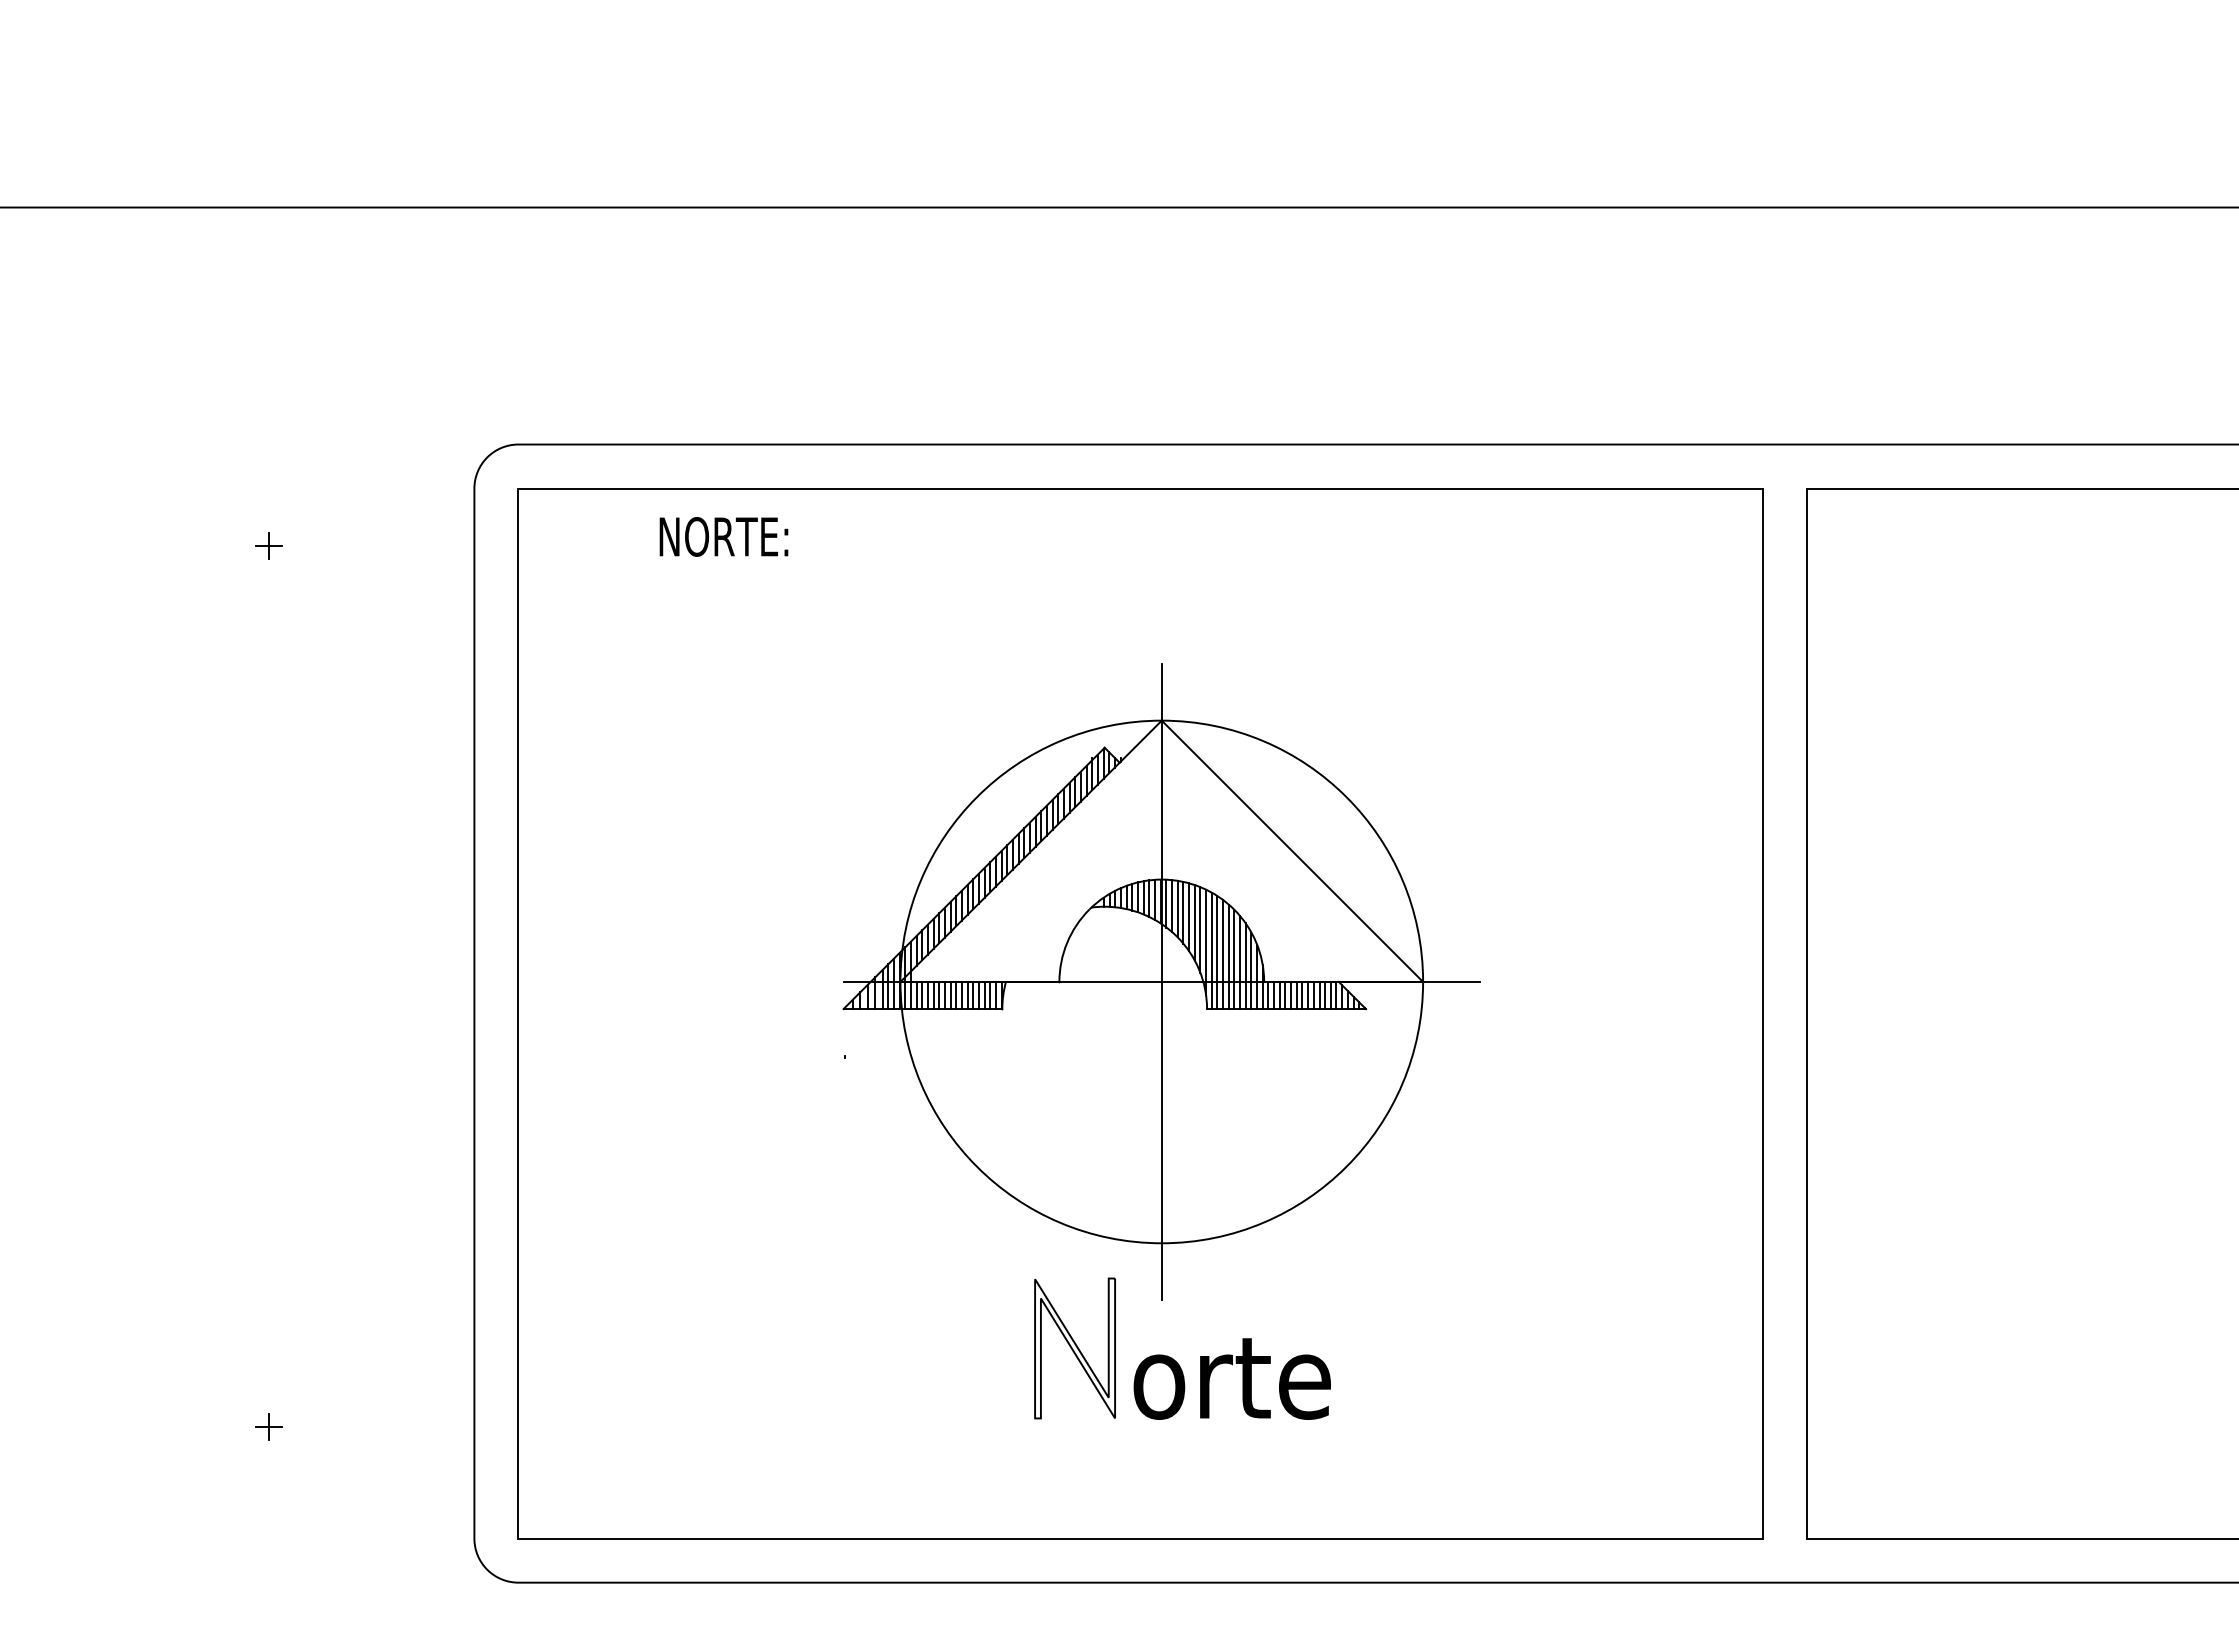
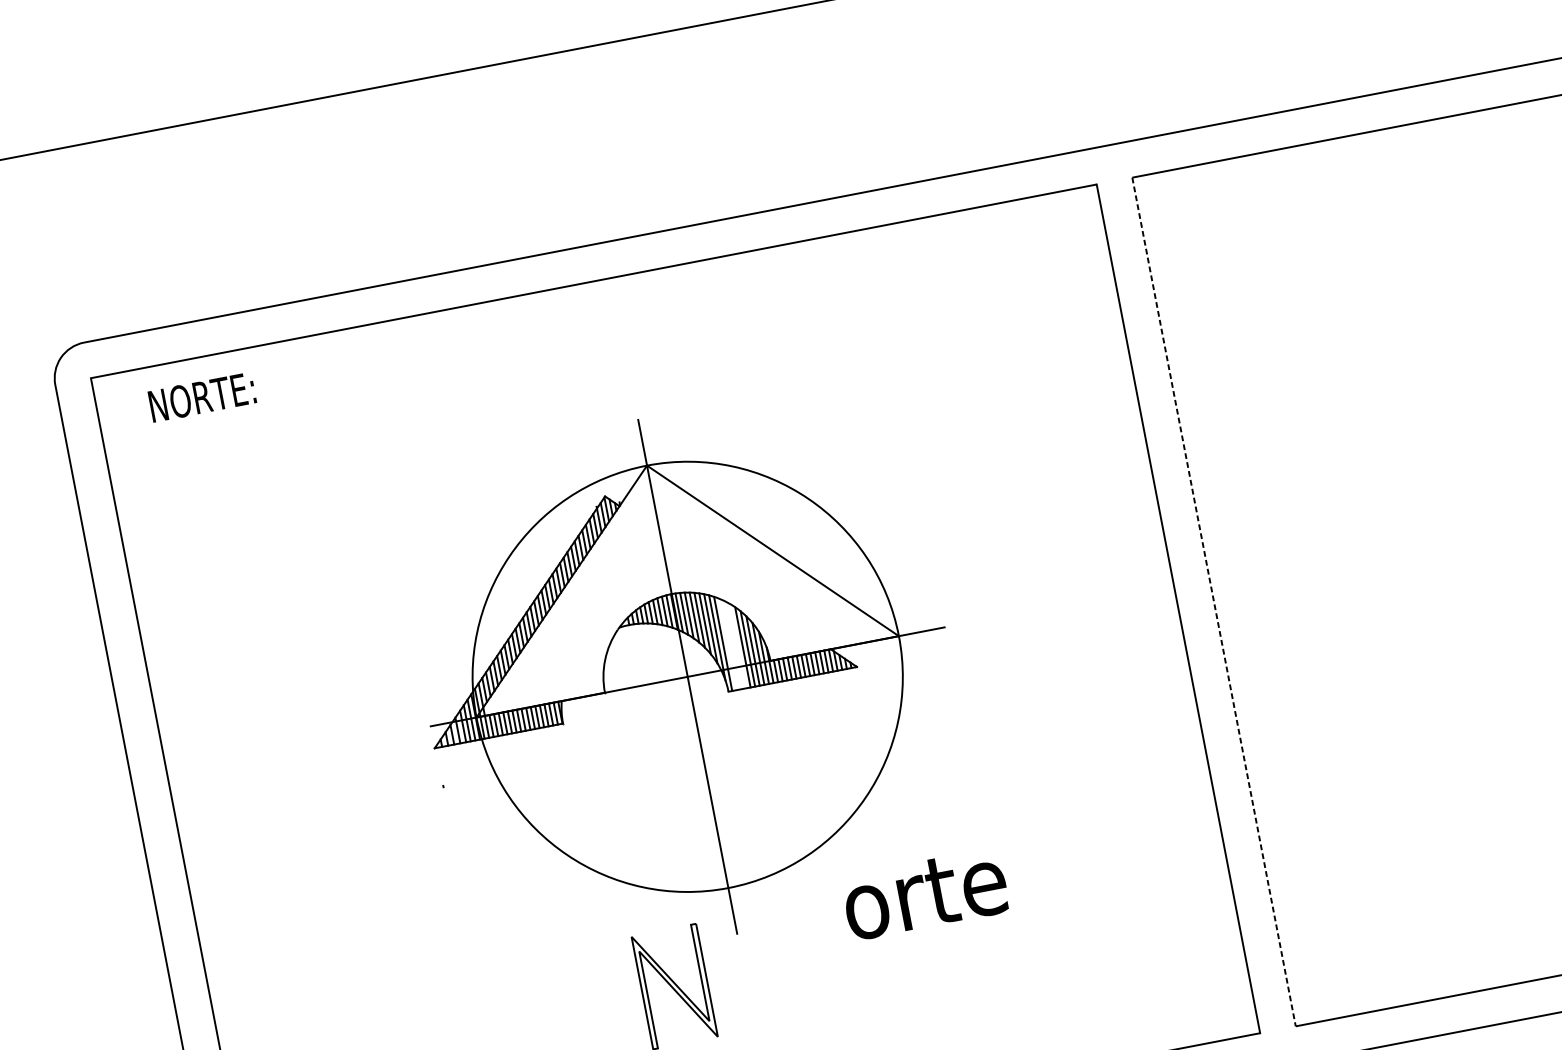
text: (723, 536) -> (201, 397), moved
line: (1217, 952) -> (728, 644), removed
line: (1223, 954) -> (733, 645), removed
line: (1228, 956) -> (737, 645), removed
line: (1806, 1014) -> (1213, 602), solid -> dashed
text: (1231, 1378) -> (924, 894), moved

